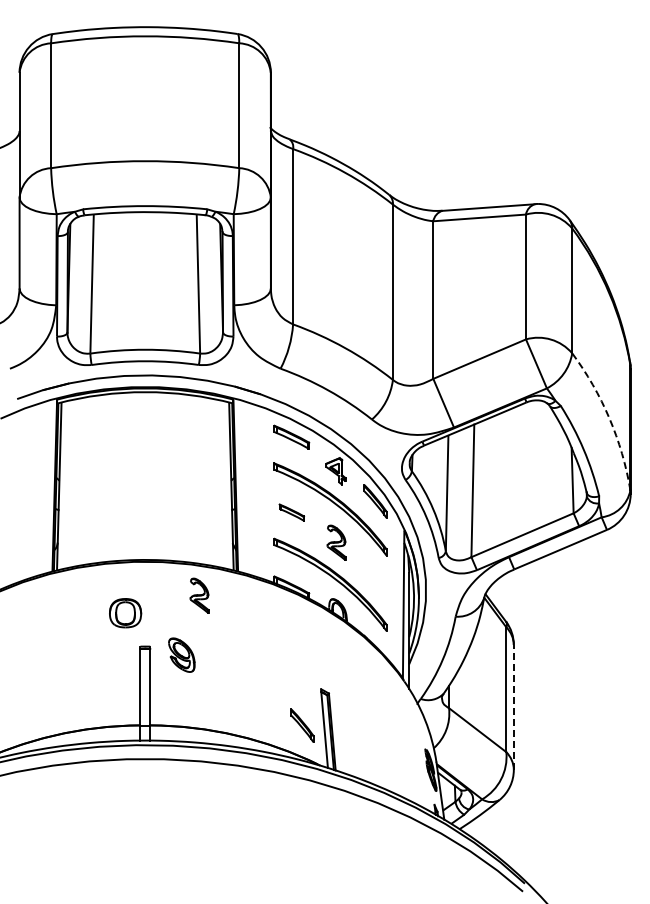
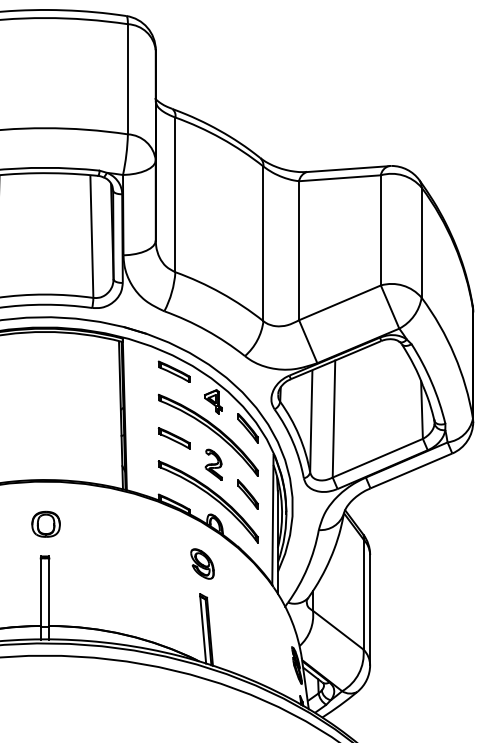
arc: (609, 418) -> (454, 355), dashed -> solid
part: (291, 512) -> (173, 438), size x1.43
part: (199, 595) -> (92, 511), removed
part: (125, 613) -> (46, 524), moved
part: (181, 654) -> (202, 563), moved
line: (513, 706) -> (369, 609), dashed -> solid
part: (302, 725) -> (248, 494), moved

